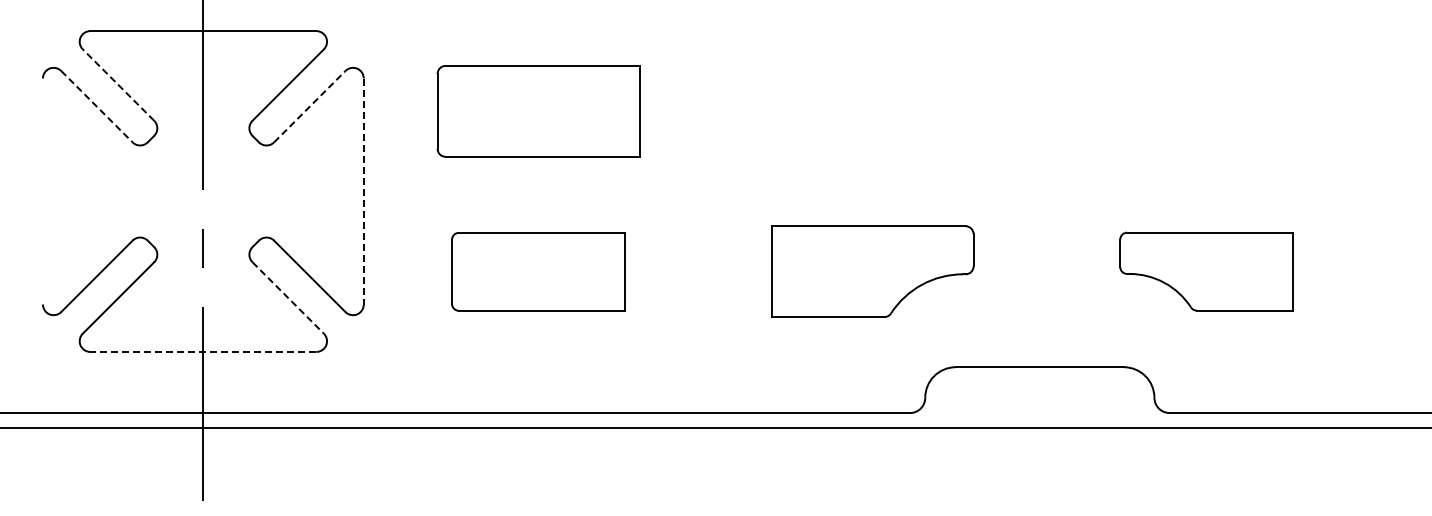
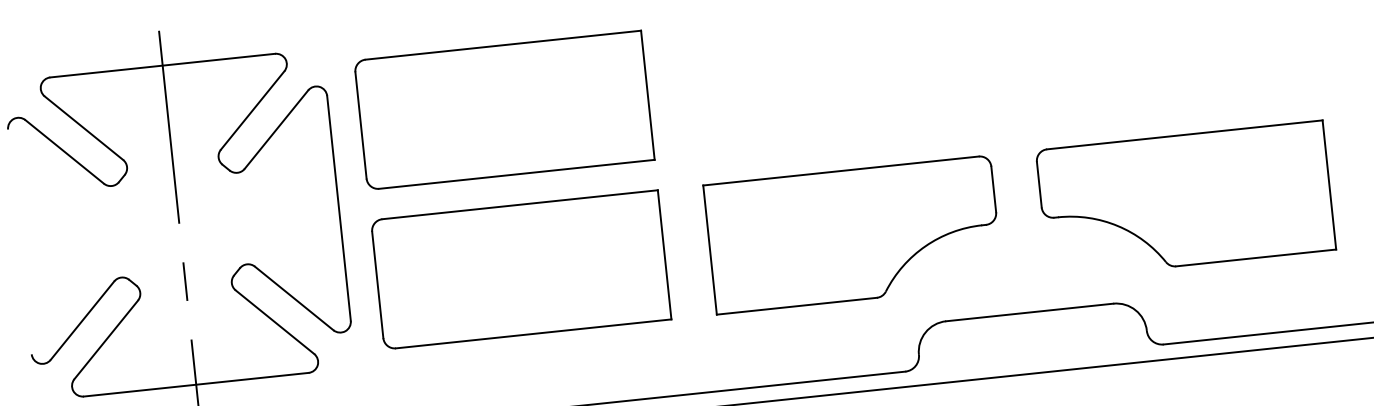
line: (118, 84) -> (83, 127), dashed -> solid
line: (310, 106) -> (277, 129), dashed -> solid
line: (97, 107) -> (65, 152), dashed -> solid
part: (538, 111) -> (504, 110), size x1.43
line: (363, 191) -> (338, 208), dashed -> solid
part: (538, 271) -> (521, 269), size x1.67
part: (872, 271) -> (853, 234), size x1.43
part: (1206, 271) -> (1185, 199), size x1.67
line: (288, 298) -> (275, 322), dashed -> solid
line: (203, 351) -> (196, 384), dashed -> solid

